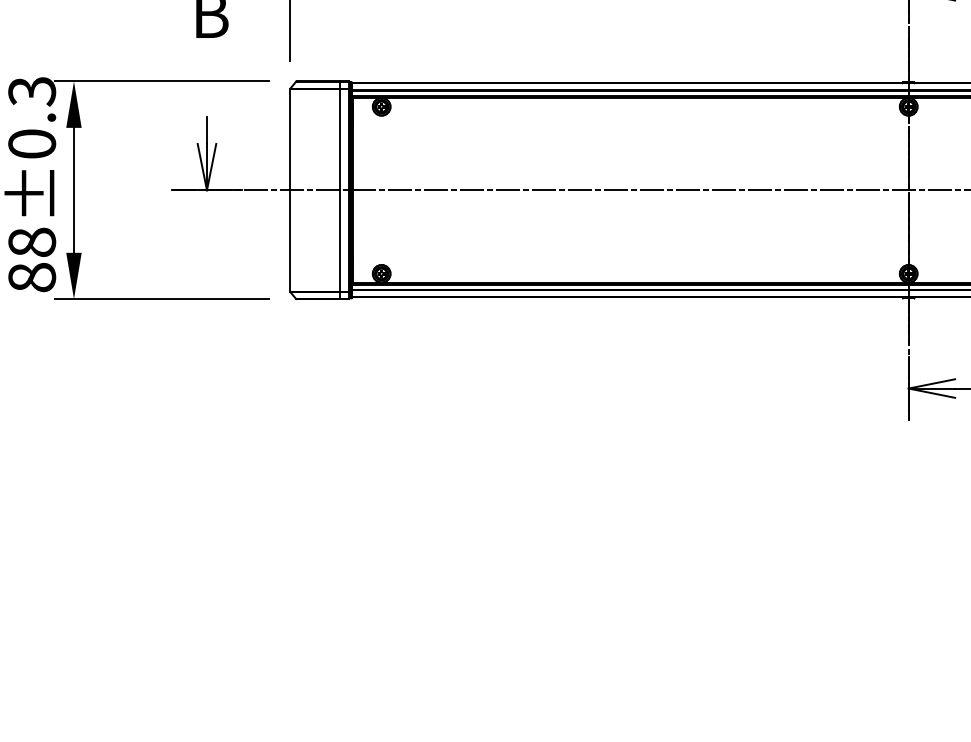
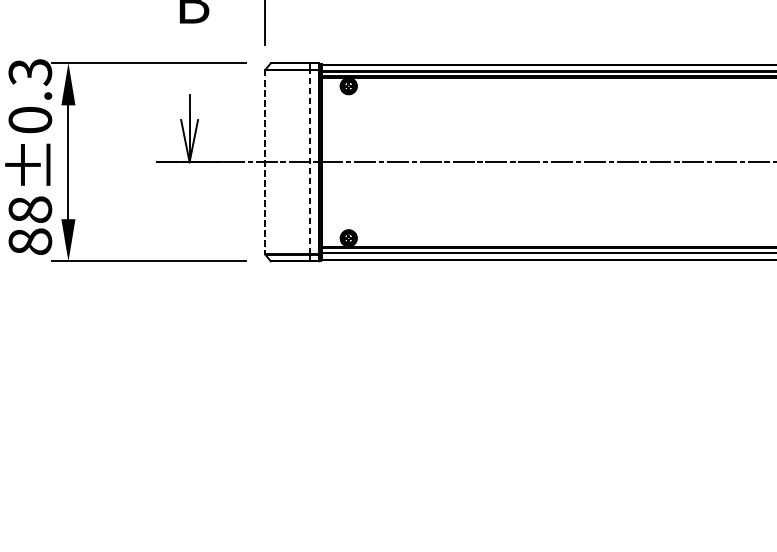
line: (339, 189) -> (310, 161), solid -> dashed
line: (290, 190) -> (265, 162), solid -> dashed

